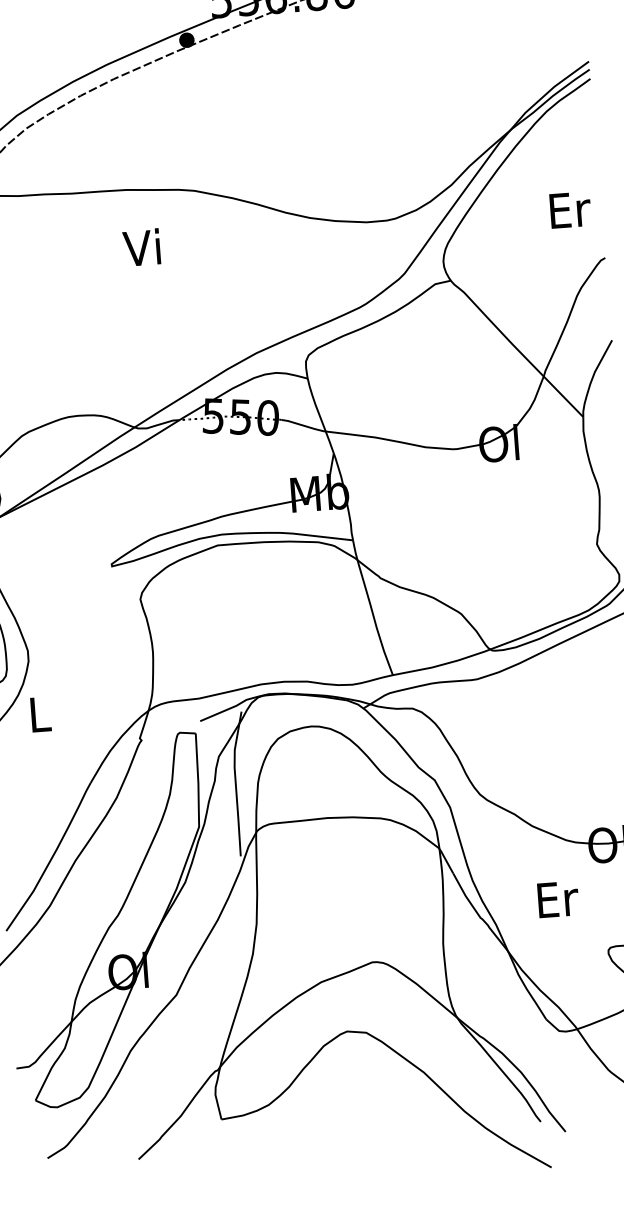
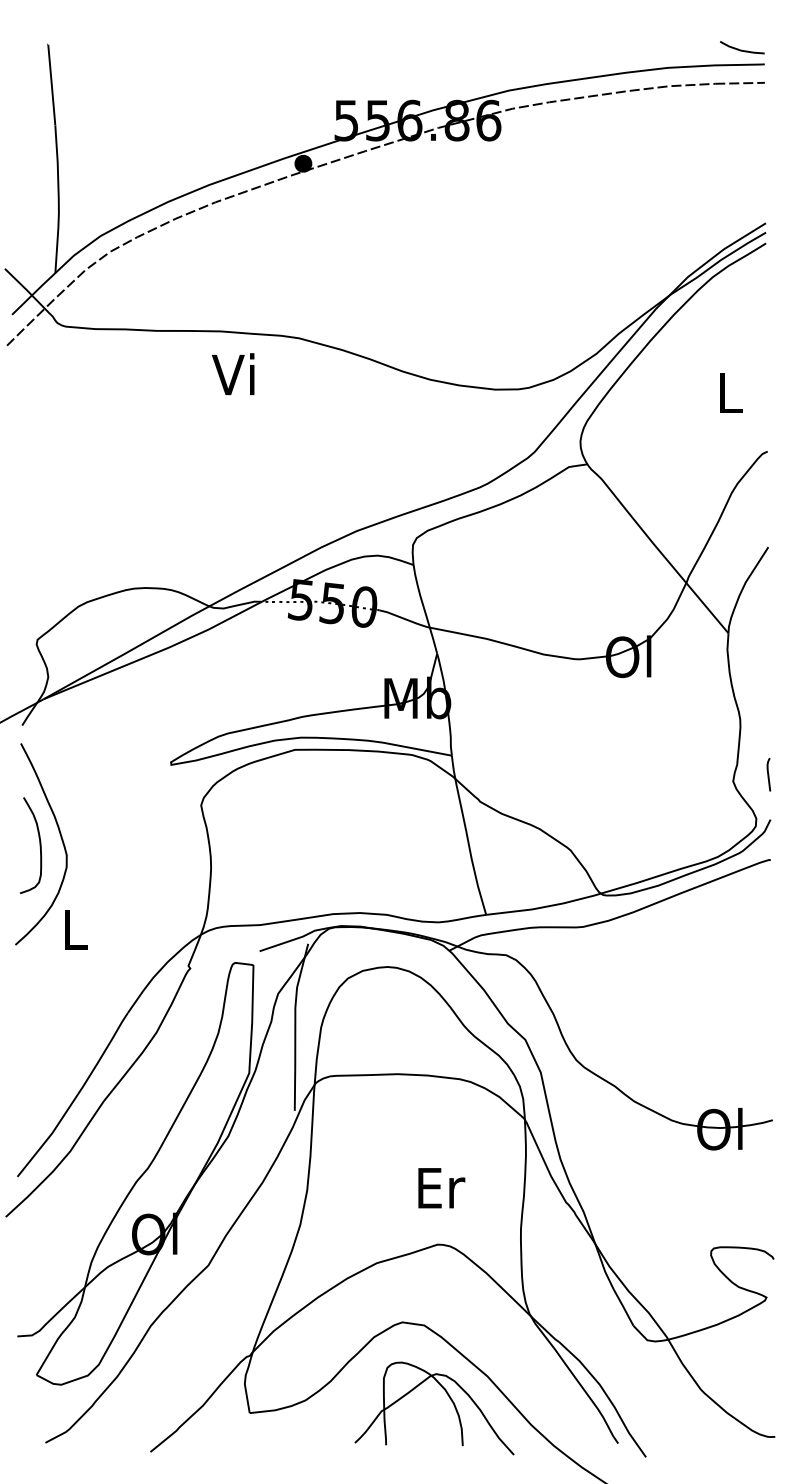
text: (570, 210) -> (731, 393), Er -> L
text: (141, 247) -> (233, 374), moved
text: (558, 899) -> (441, 1188), moved
part: (393, 1095) -> (450, 1400), added

